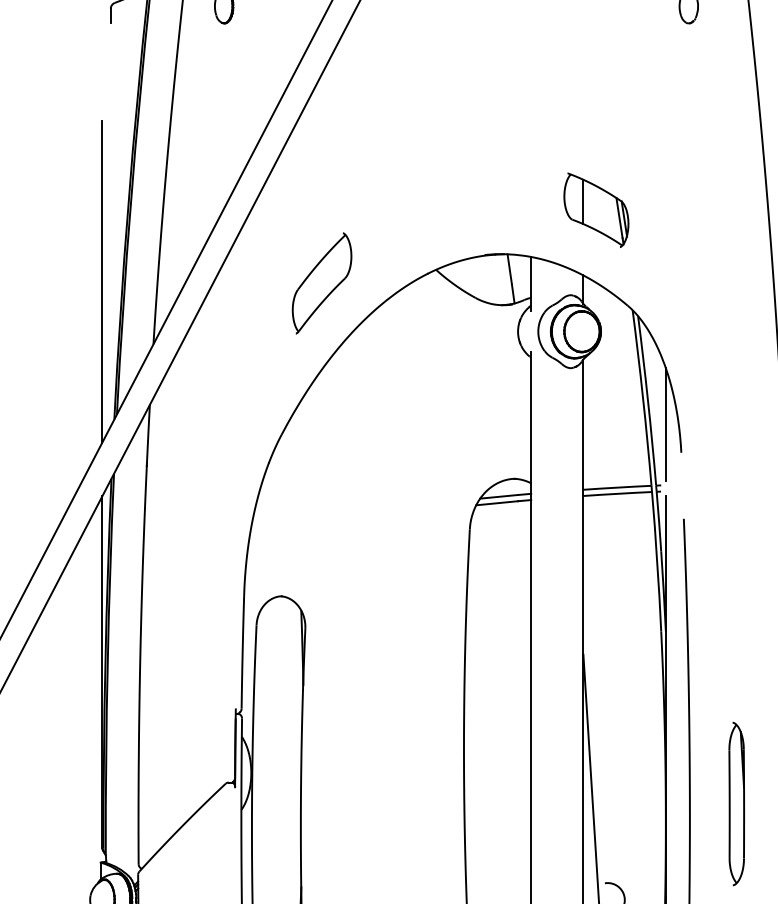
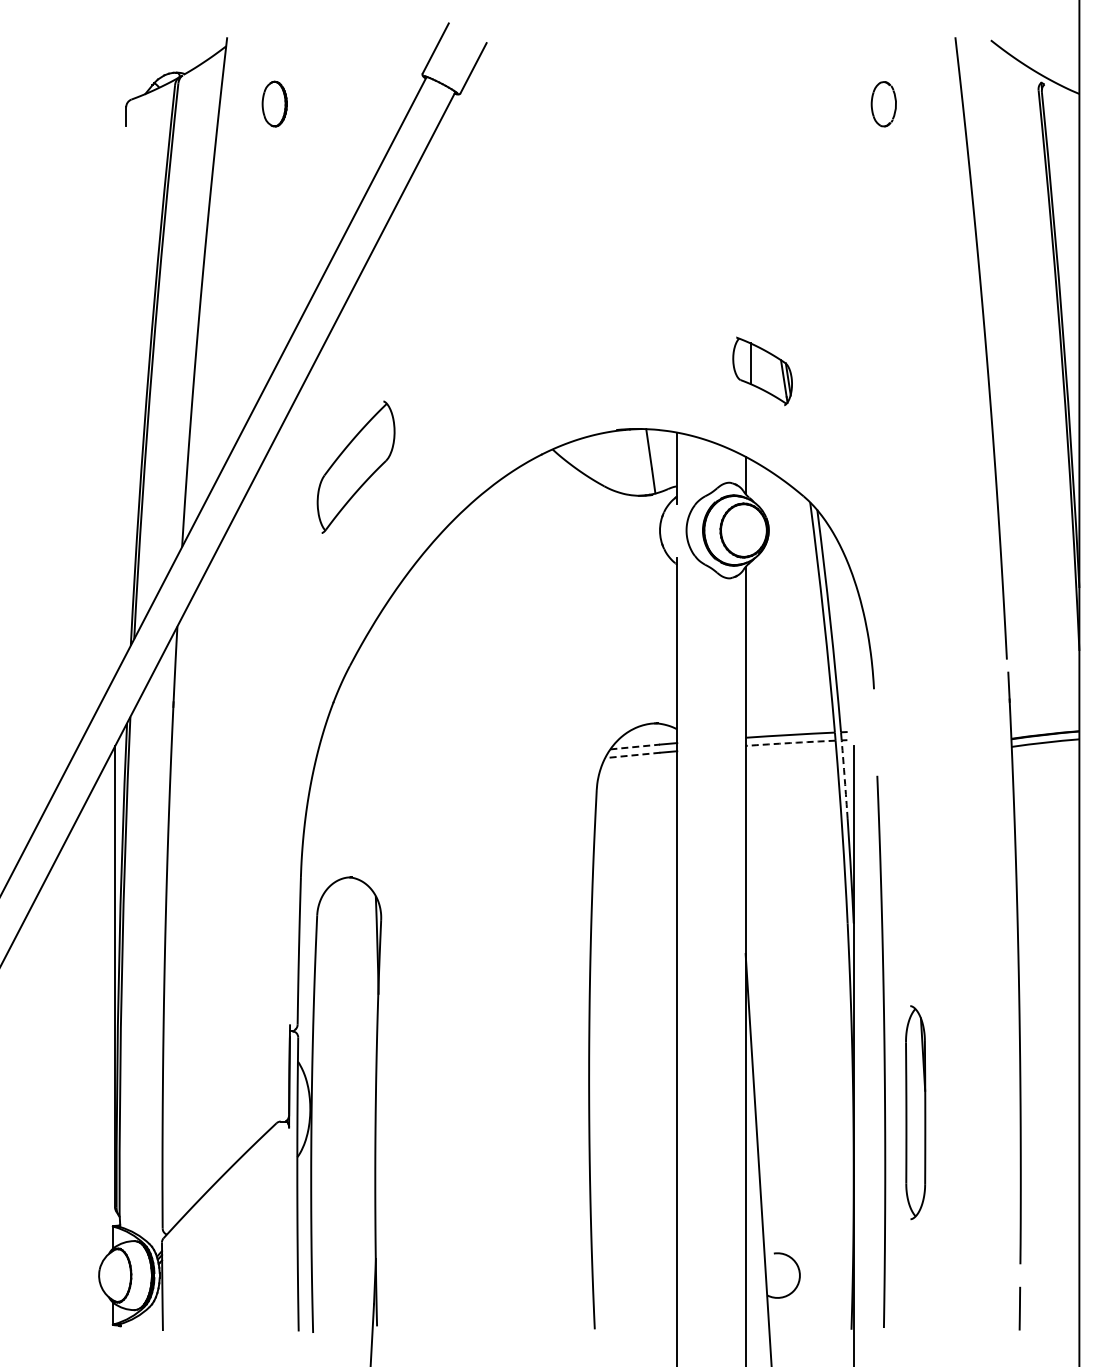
part: (596, 210) -> (762, 371), size x0.7
line: (102, 282) -> (115, 465), removed
part: (321, 282) -> (355, 466), moved
line: (665, 423) -> (853, 651), removed
arc: (617, 494) -> (790, 743), solid -> dashed
line: (499, 497) -> (635, 747), solid -> dashed
line: (497, 503) -> (632, 755), solid -> dashed
arc: (658, 521) -> (844, 779), solid -> dashed
part: (736, 803) -> (915, 1112), moved

